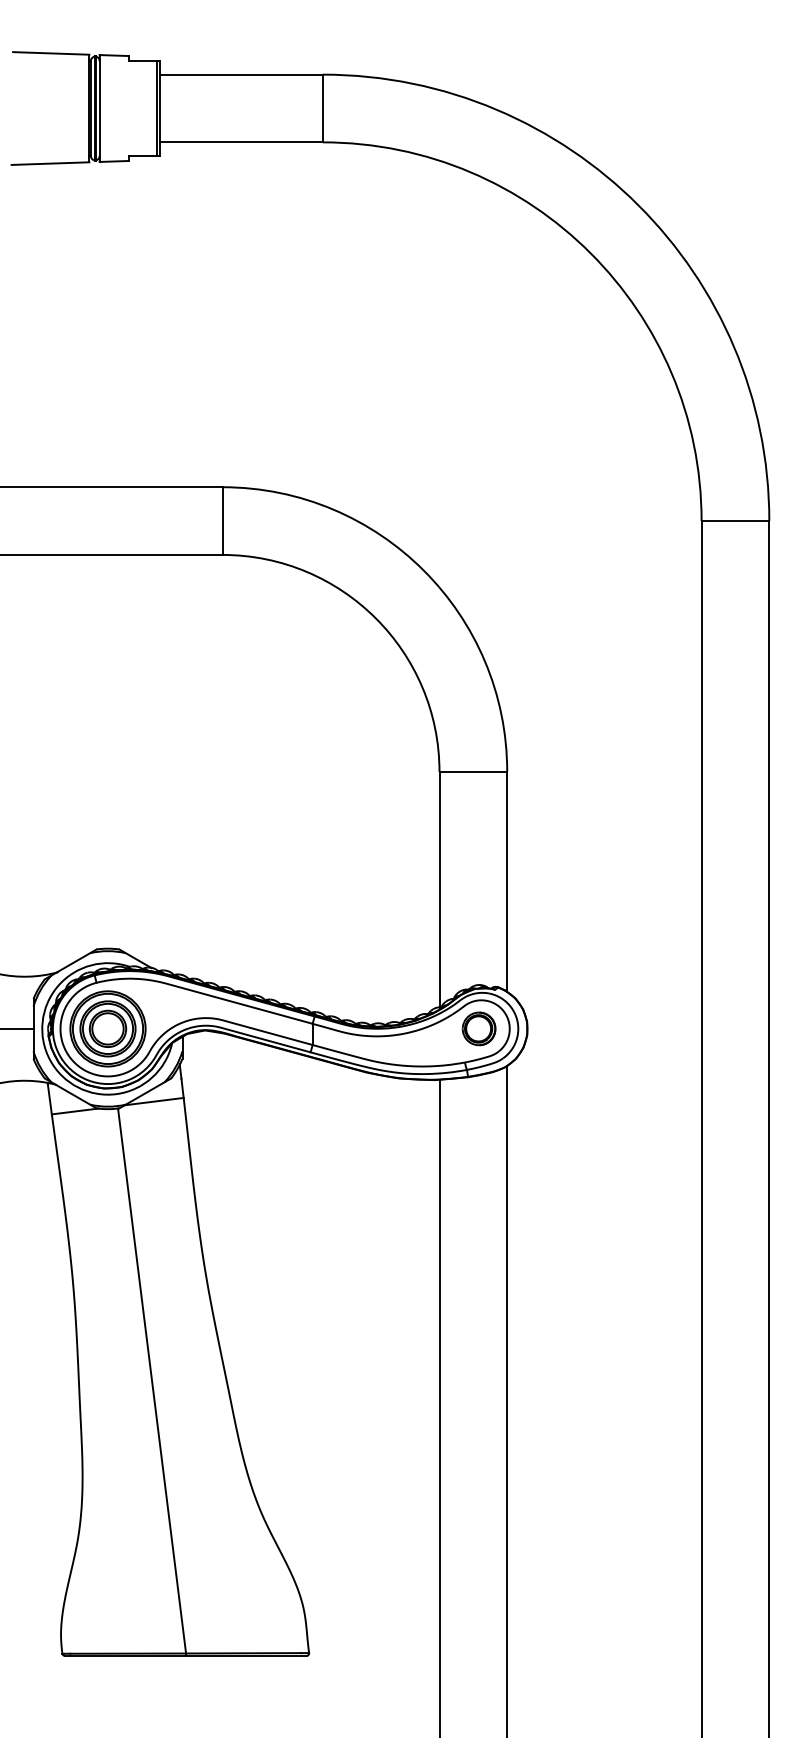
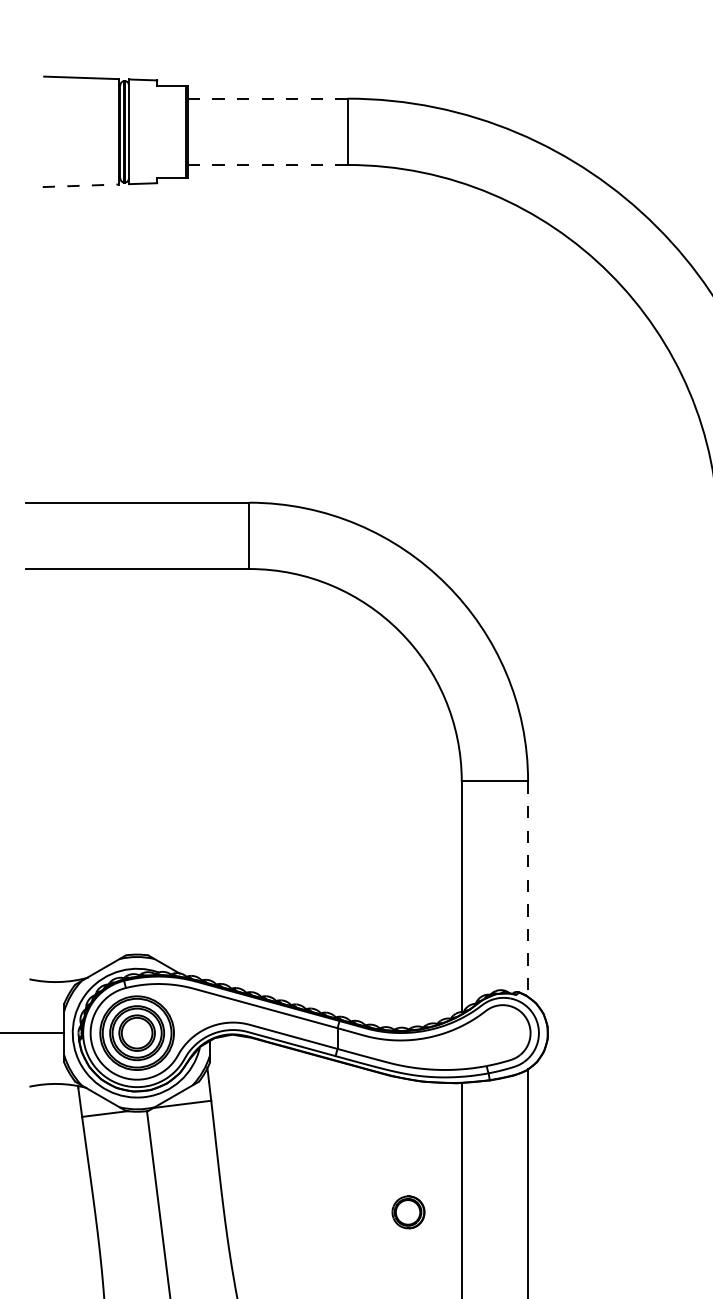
line: (241, 74) -> (267, 98), solid -> dashed
line: (241, 142) -> (267, 165), solid -> dashed
line: (50, 163) -> (80, 185), solid -> dashed
line: (507, 882) -> (528, 889), solid -> dashed
part: (478, 1028) -> (407, 1211), moved

